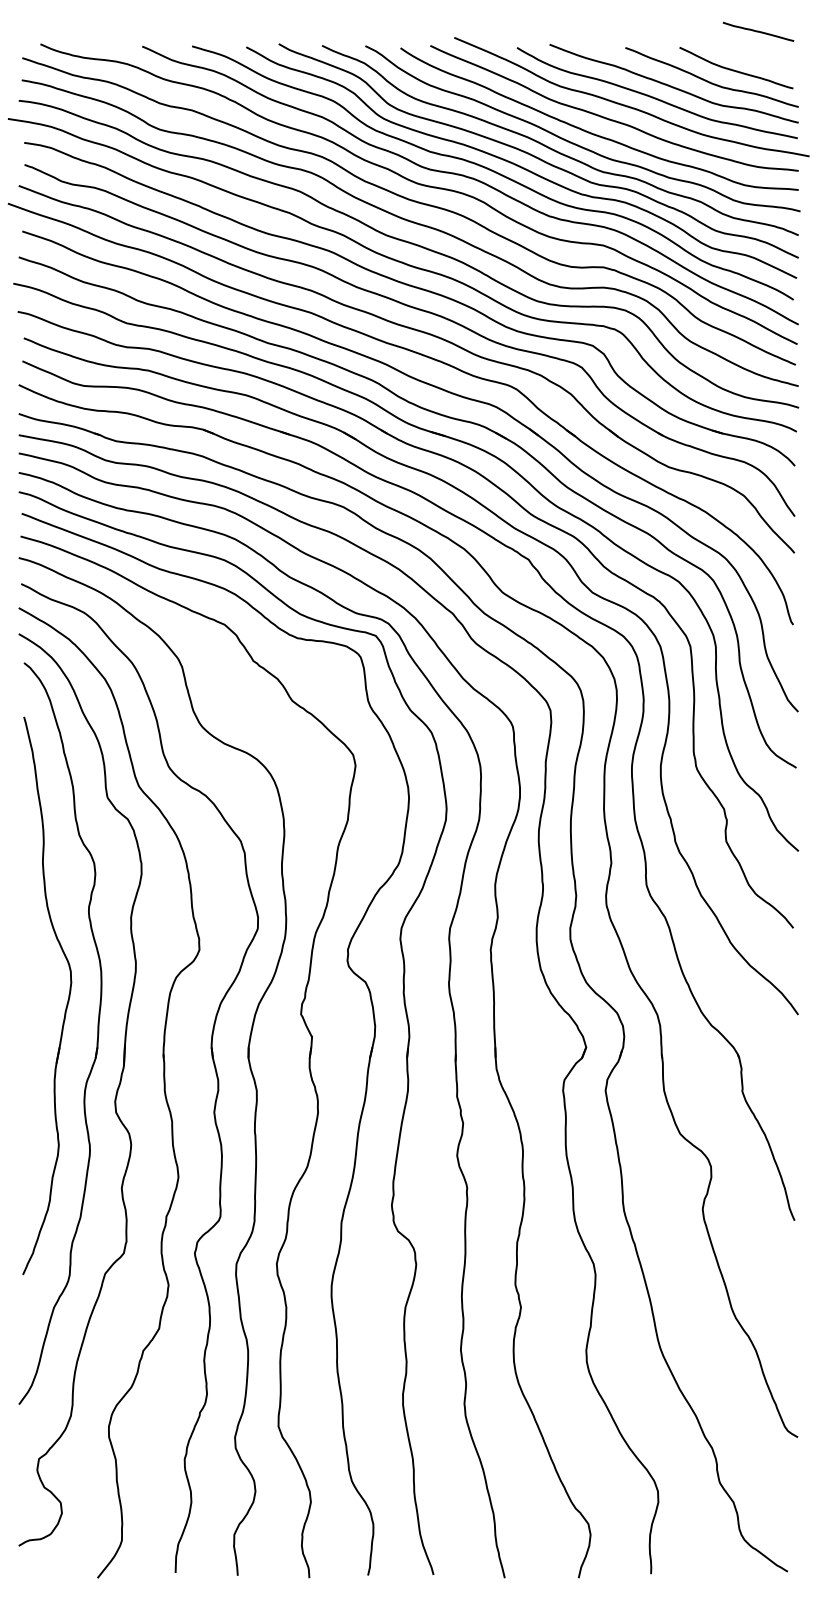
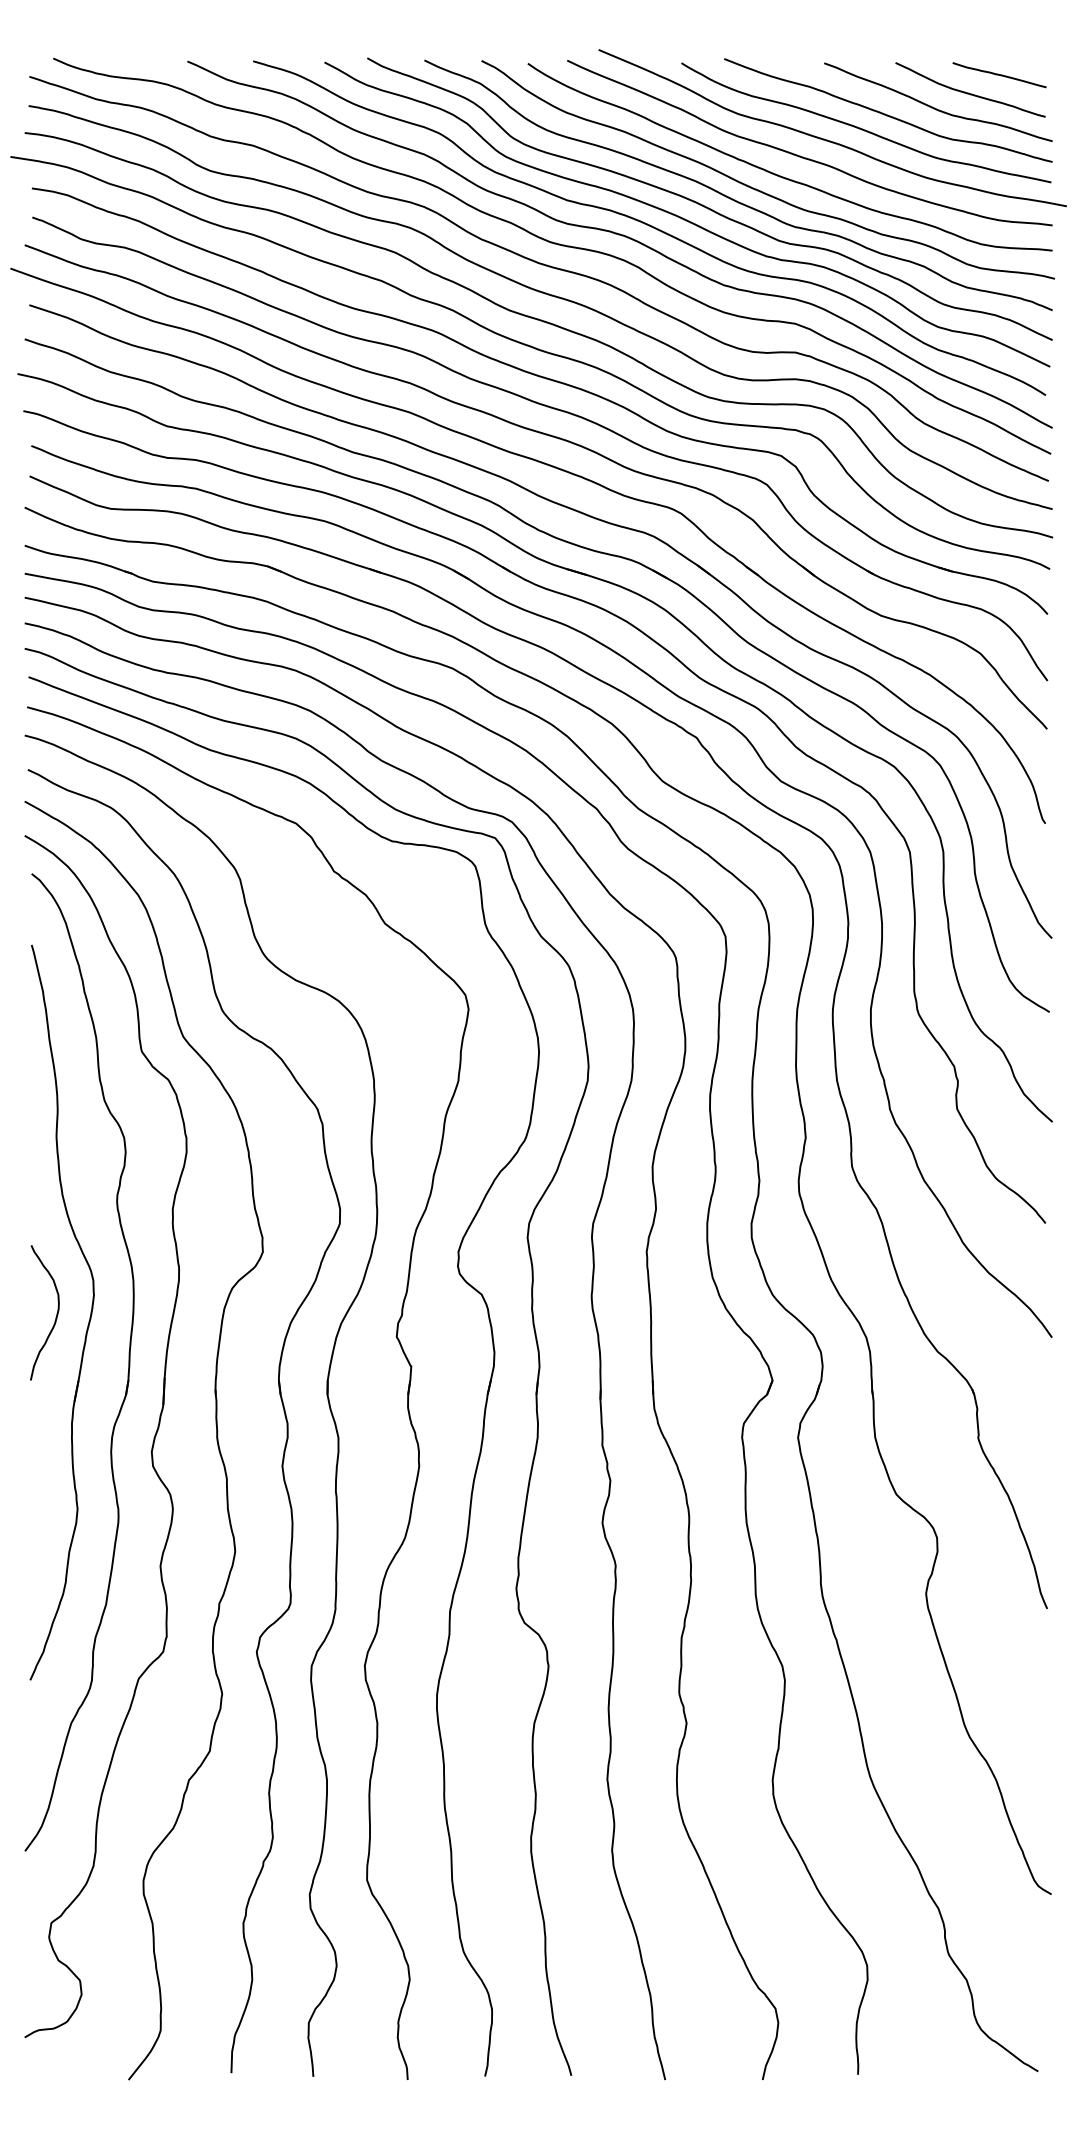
line: (758, 32) -> (999, 75), moved
curve: (42, 996) -> (56, 1313), added

